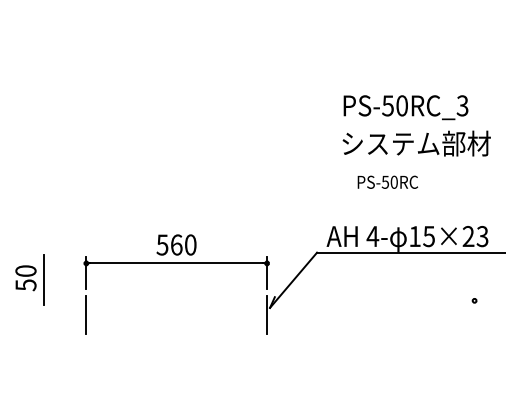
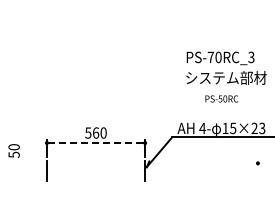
text: (387, 105) -> (210, 57), PS-50RC_3 -> PS-70RC_3
text: (387, 181) -> (221, 98), moved
line: (177, 264) -> (96, 143), solid -> dashed
line: (45, 278) -> (24, 151), removed

